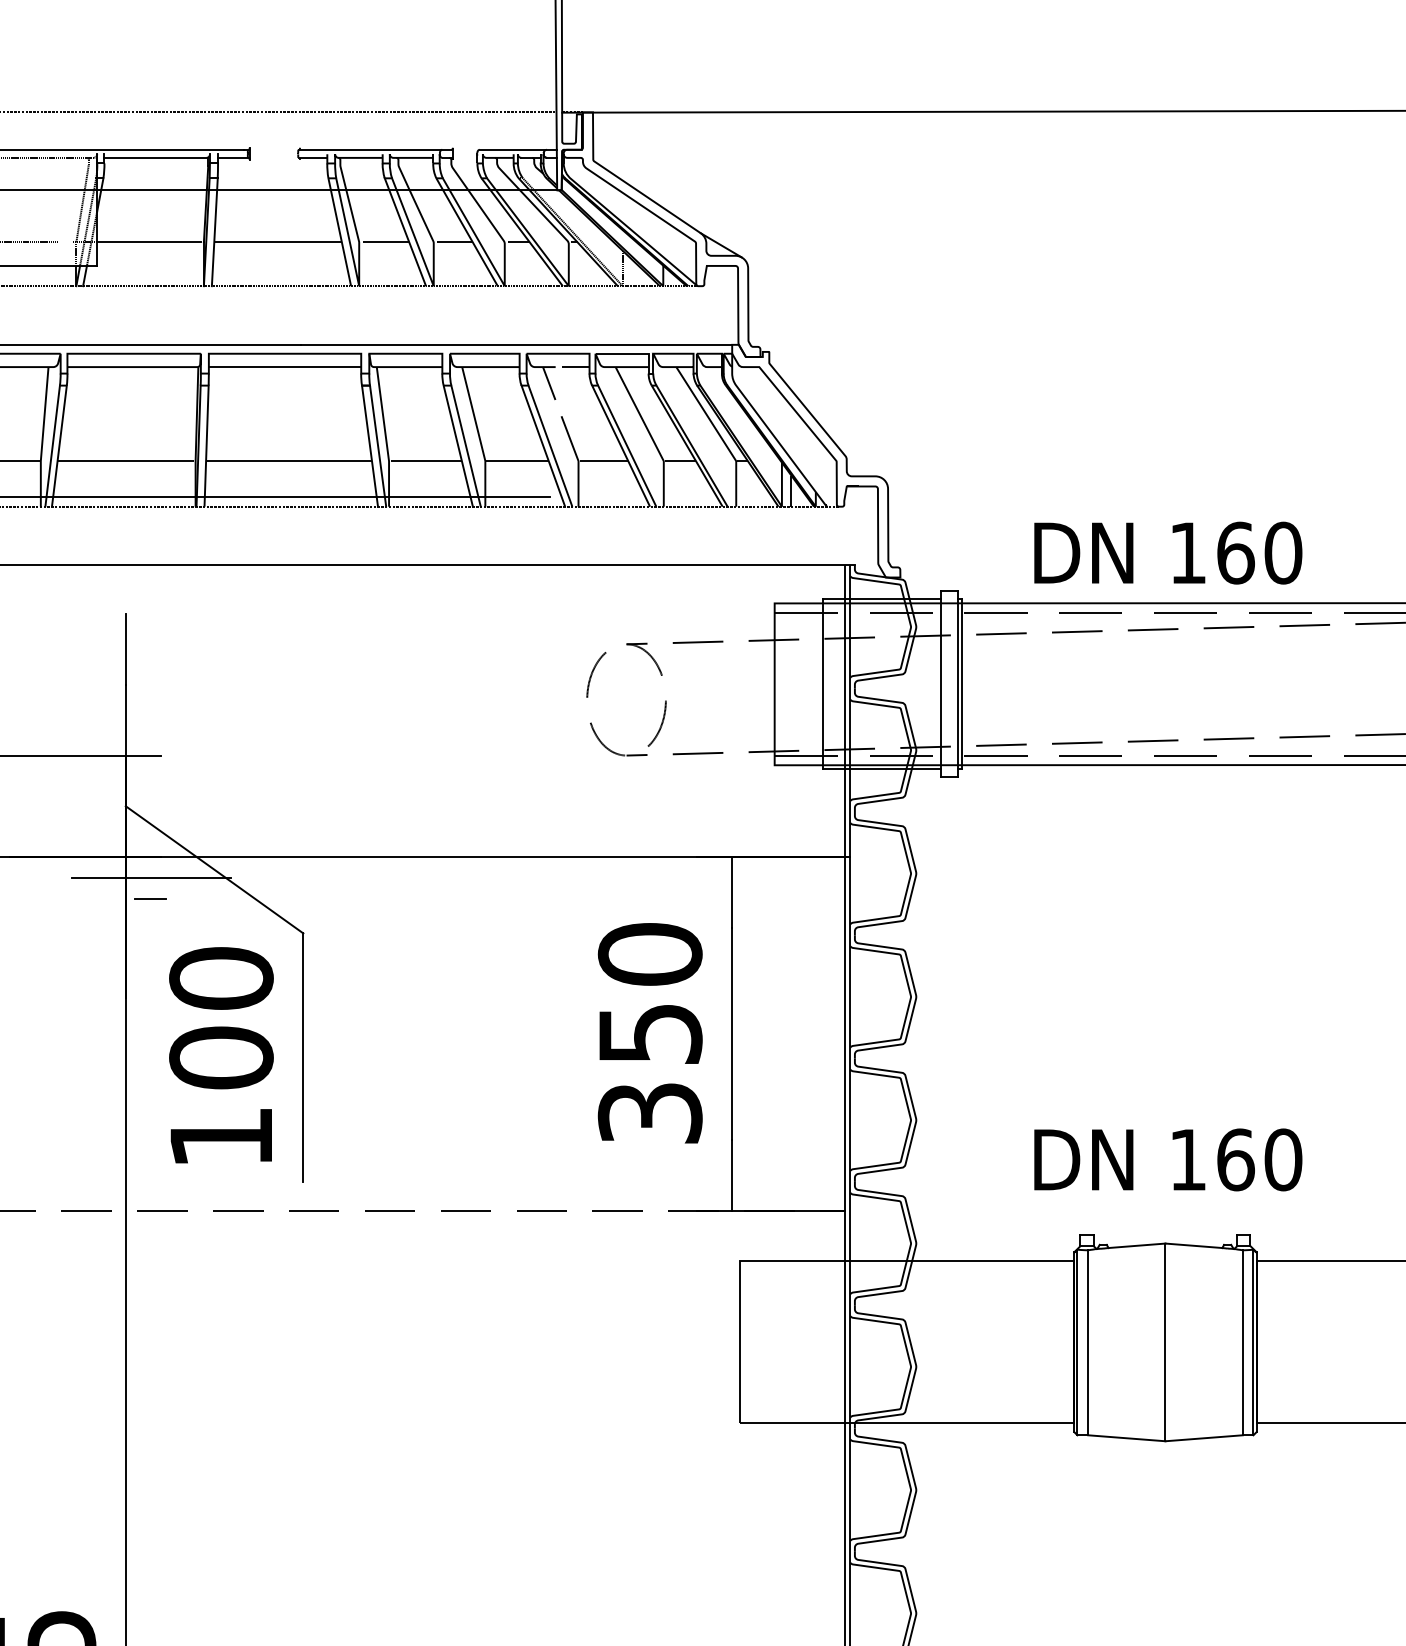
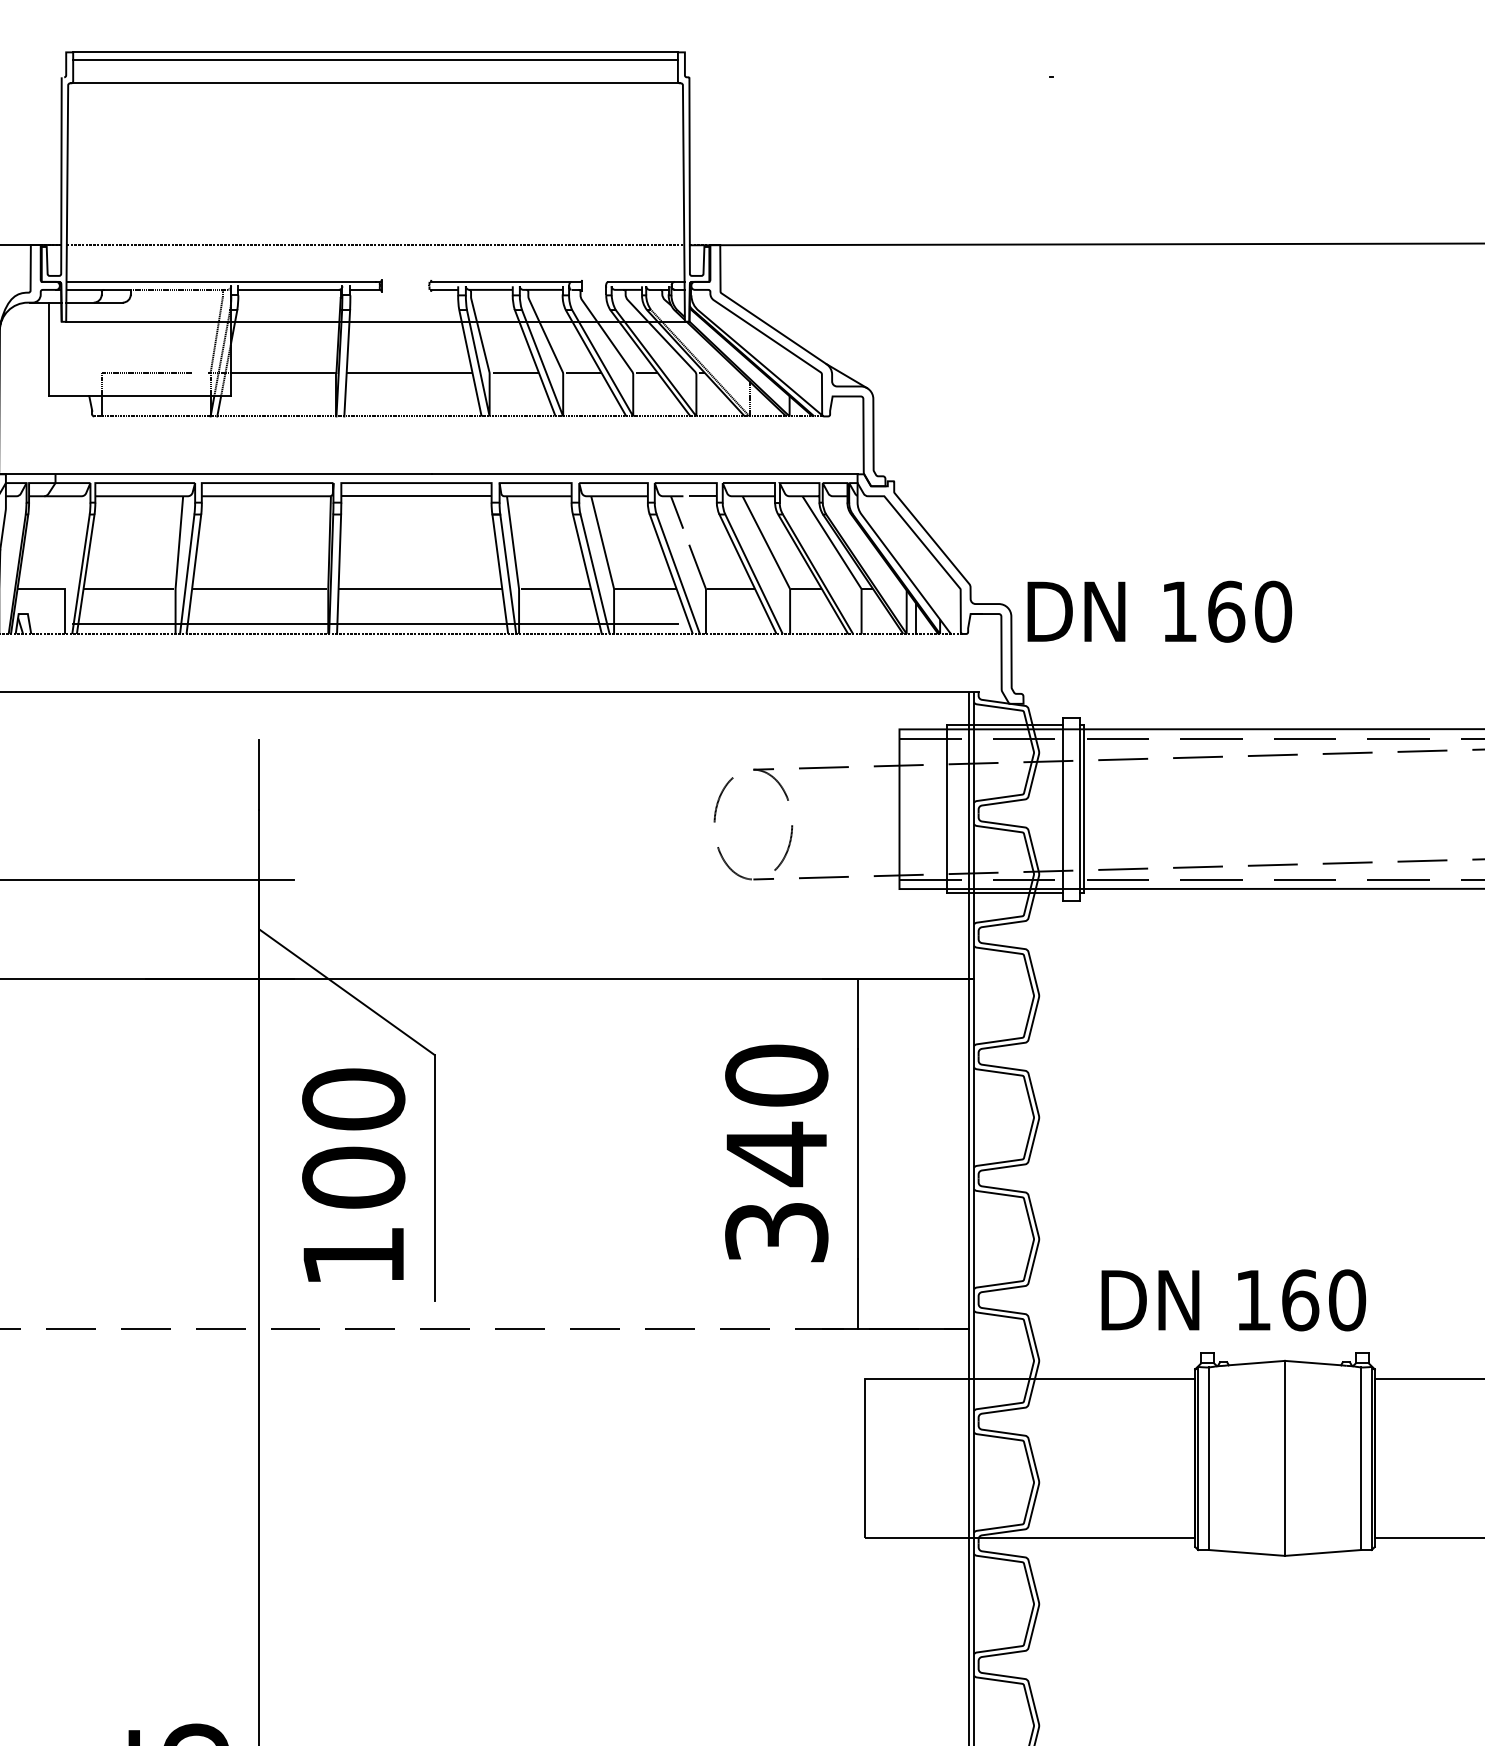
text: (1167, 552) -> (1159, 611), moved
line: (151, 878) -> (284, 1000), removed
line: (150, 899) -> (283, 1021), removed
text: (651, 1034) -> (777, 1154), 350 -> 340
text: (1167, 1160) -> (1233, 1300), moved

